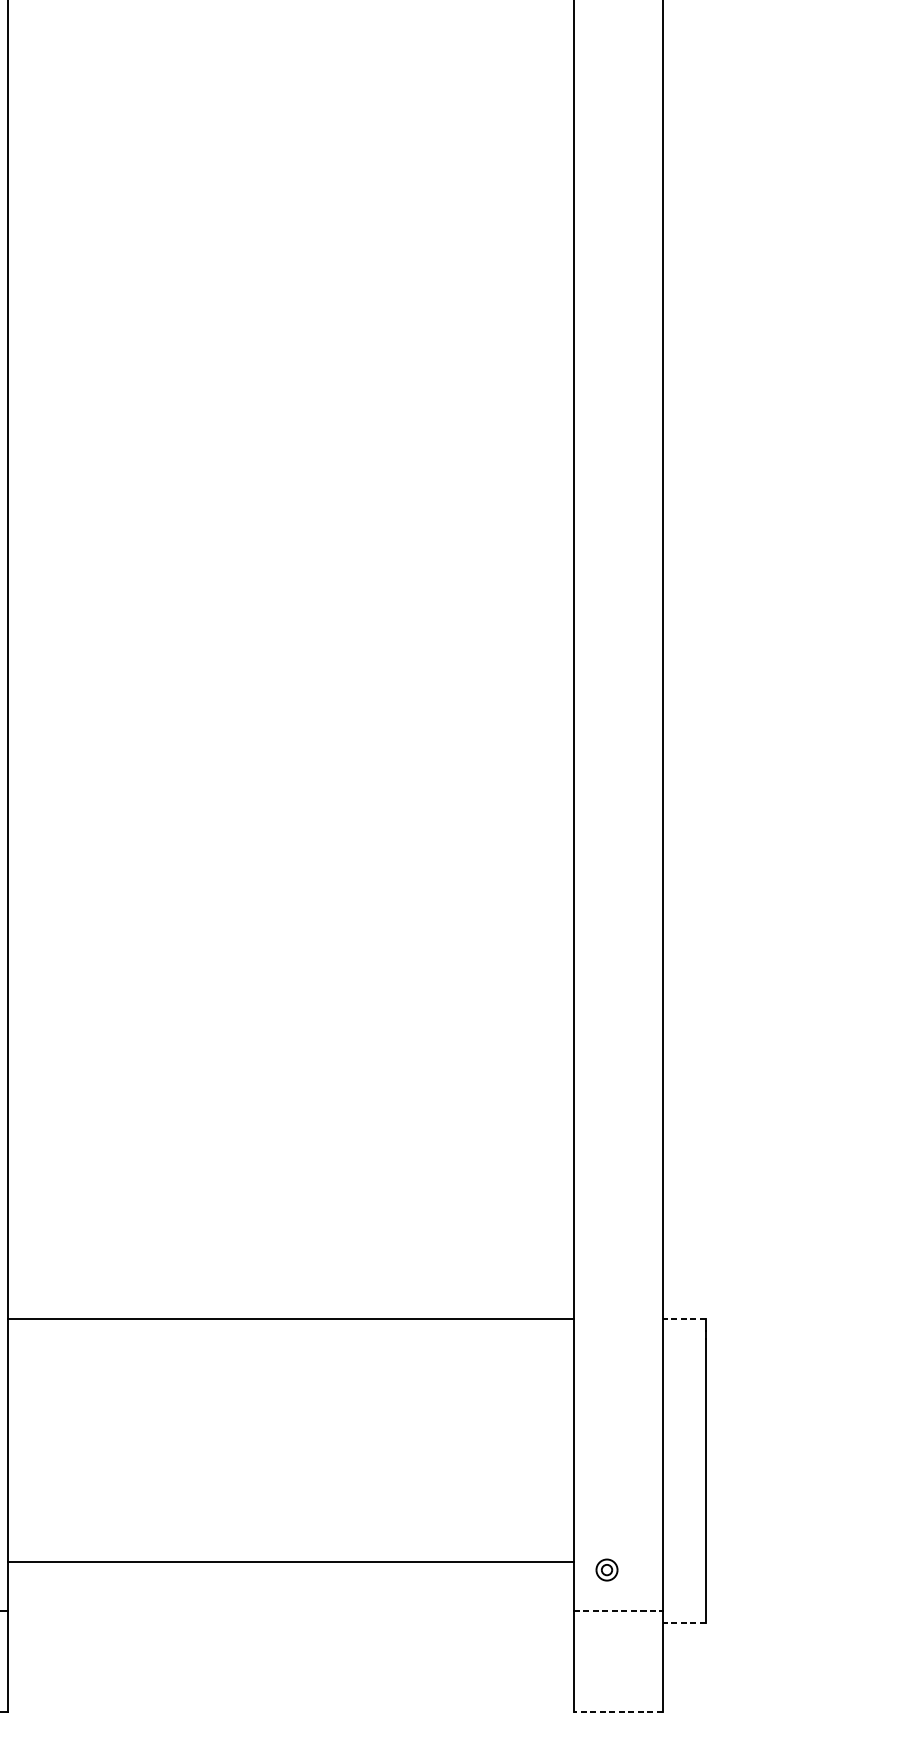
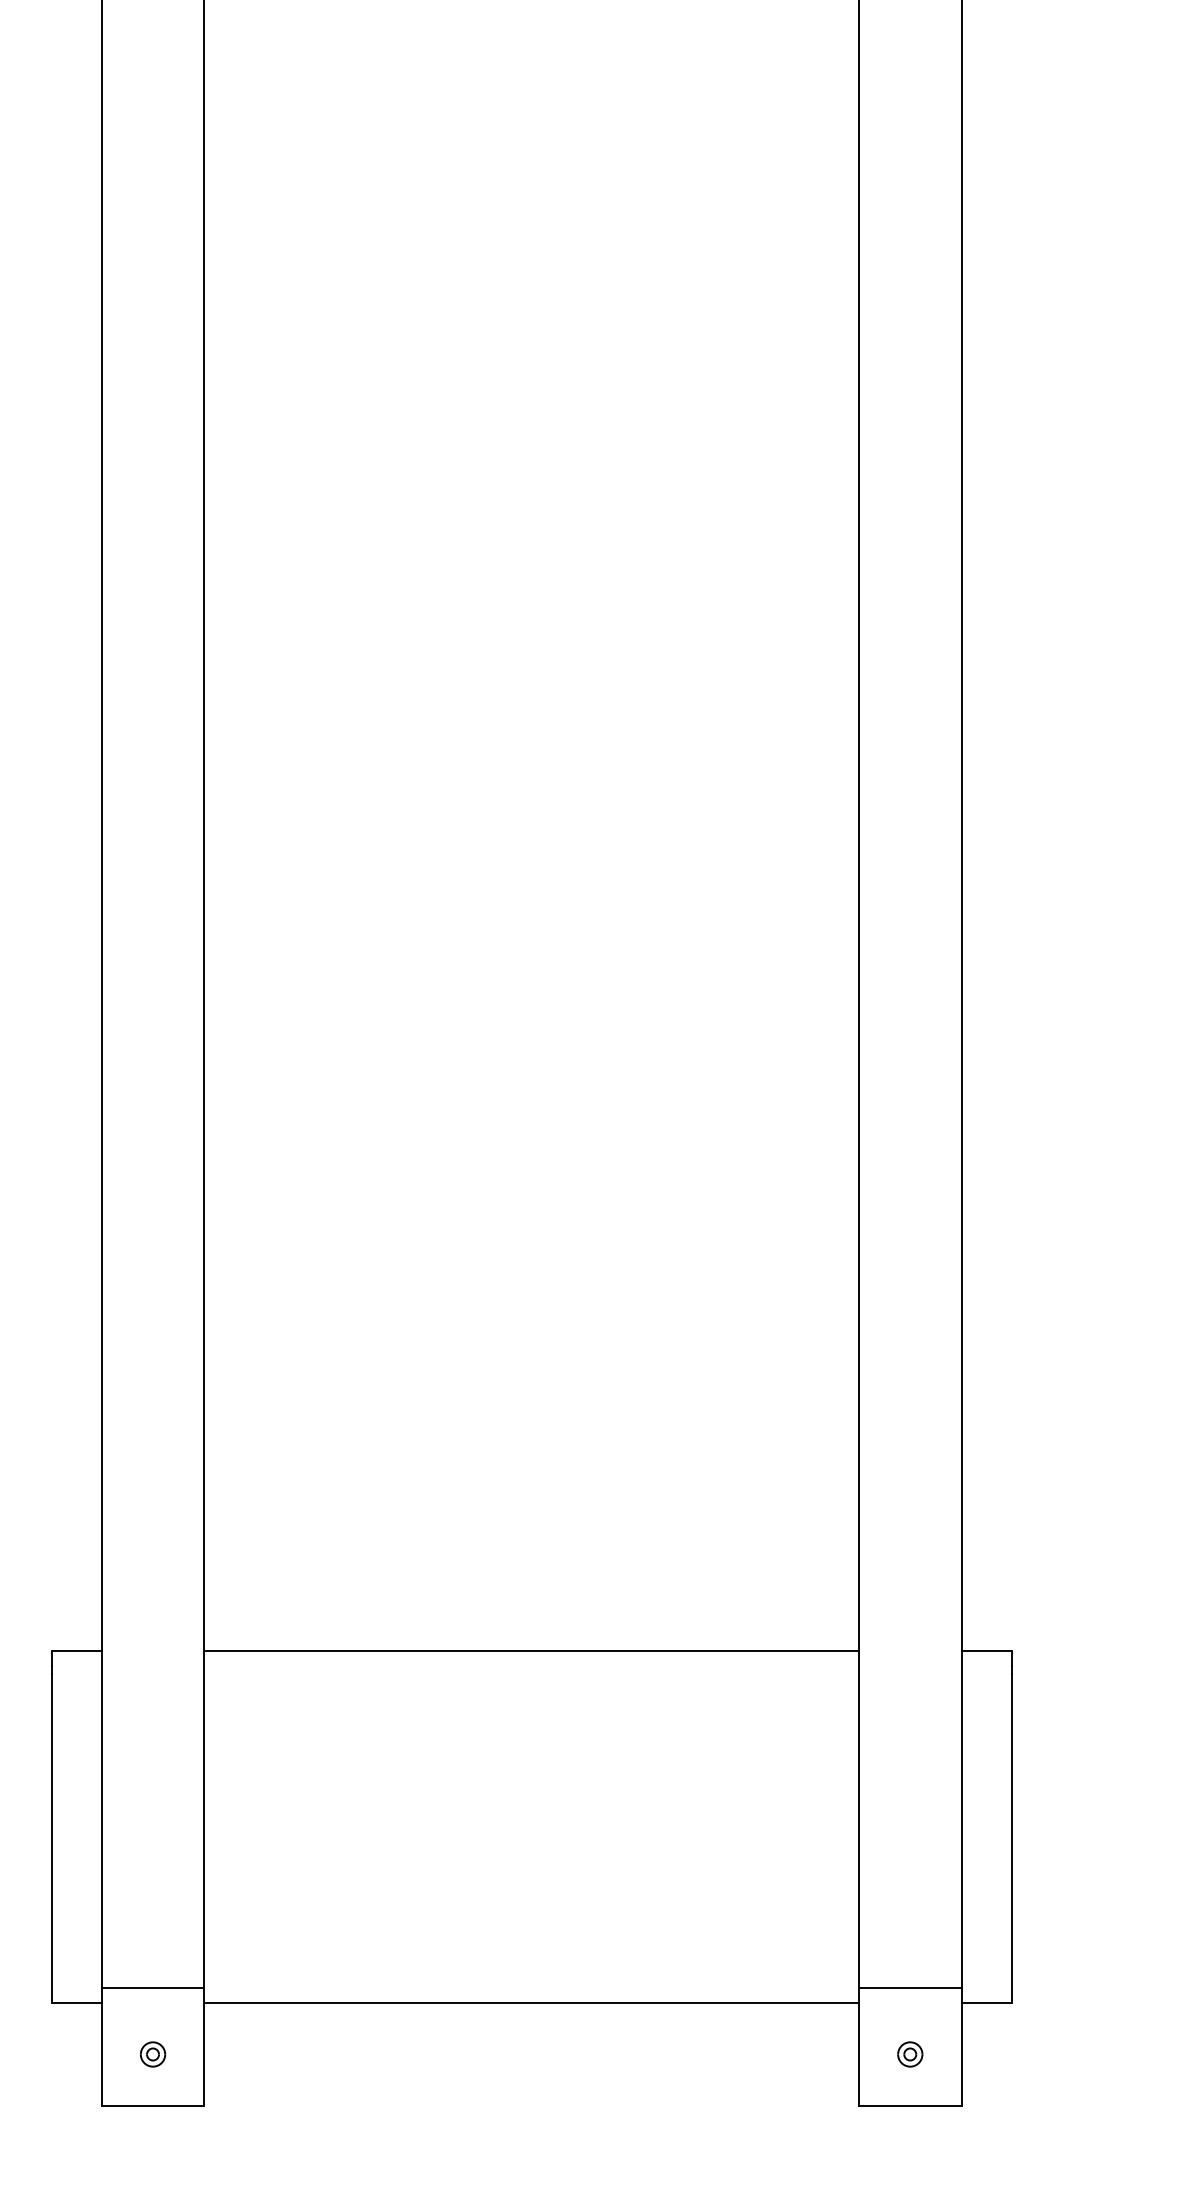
line: (684, 1318) -> (986, 1650), dashed -> solid
line: (290, 1562) -> (531, 2003), moved
part: (607, 1570) -> (910, 2054), moved
line: (618, 1610) -> (910, 1988), dashed -> solid
line: (684, 1623) -> (986, 2003), dashed -> solid
line: (617, 1711) -> (909, 2105), dashed -> solid

